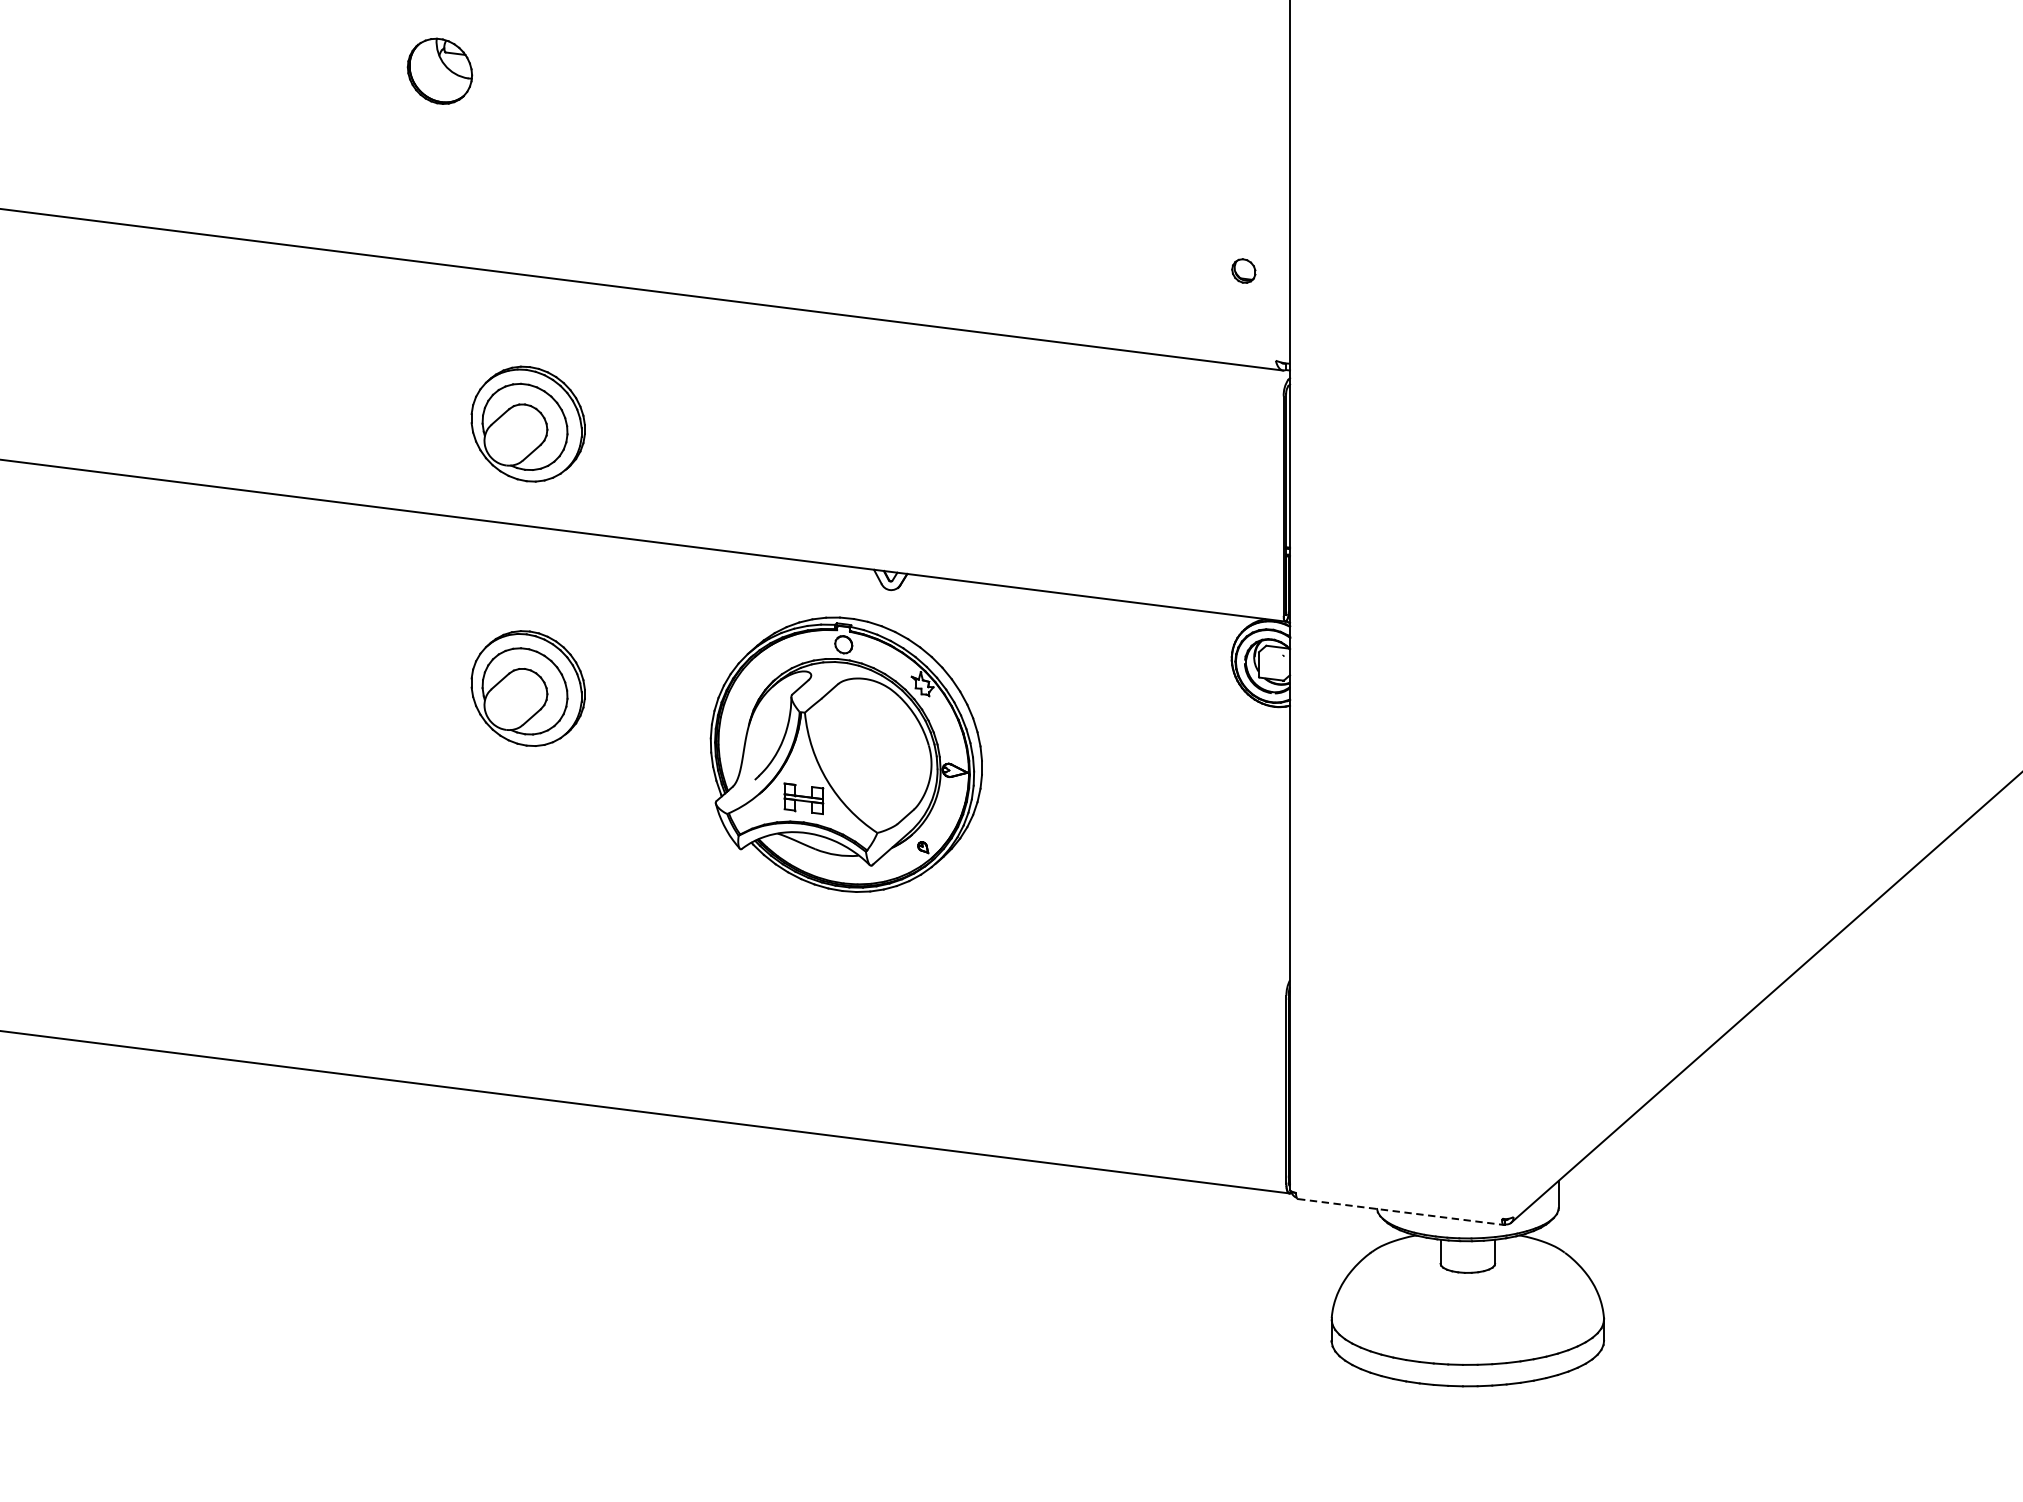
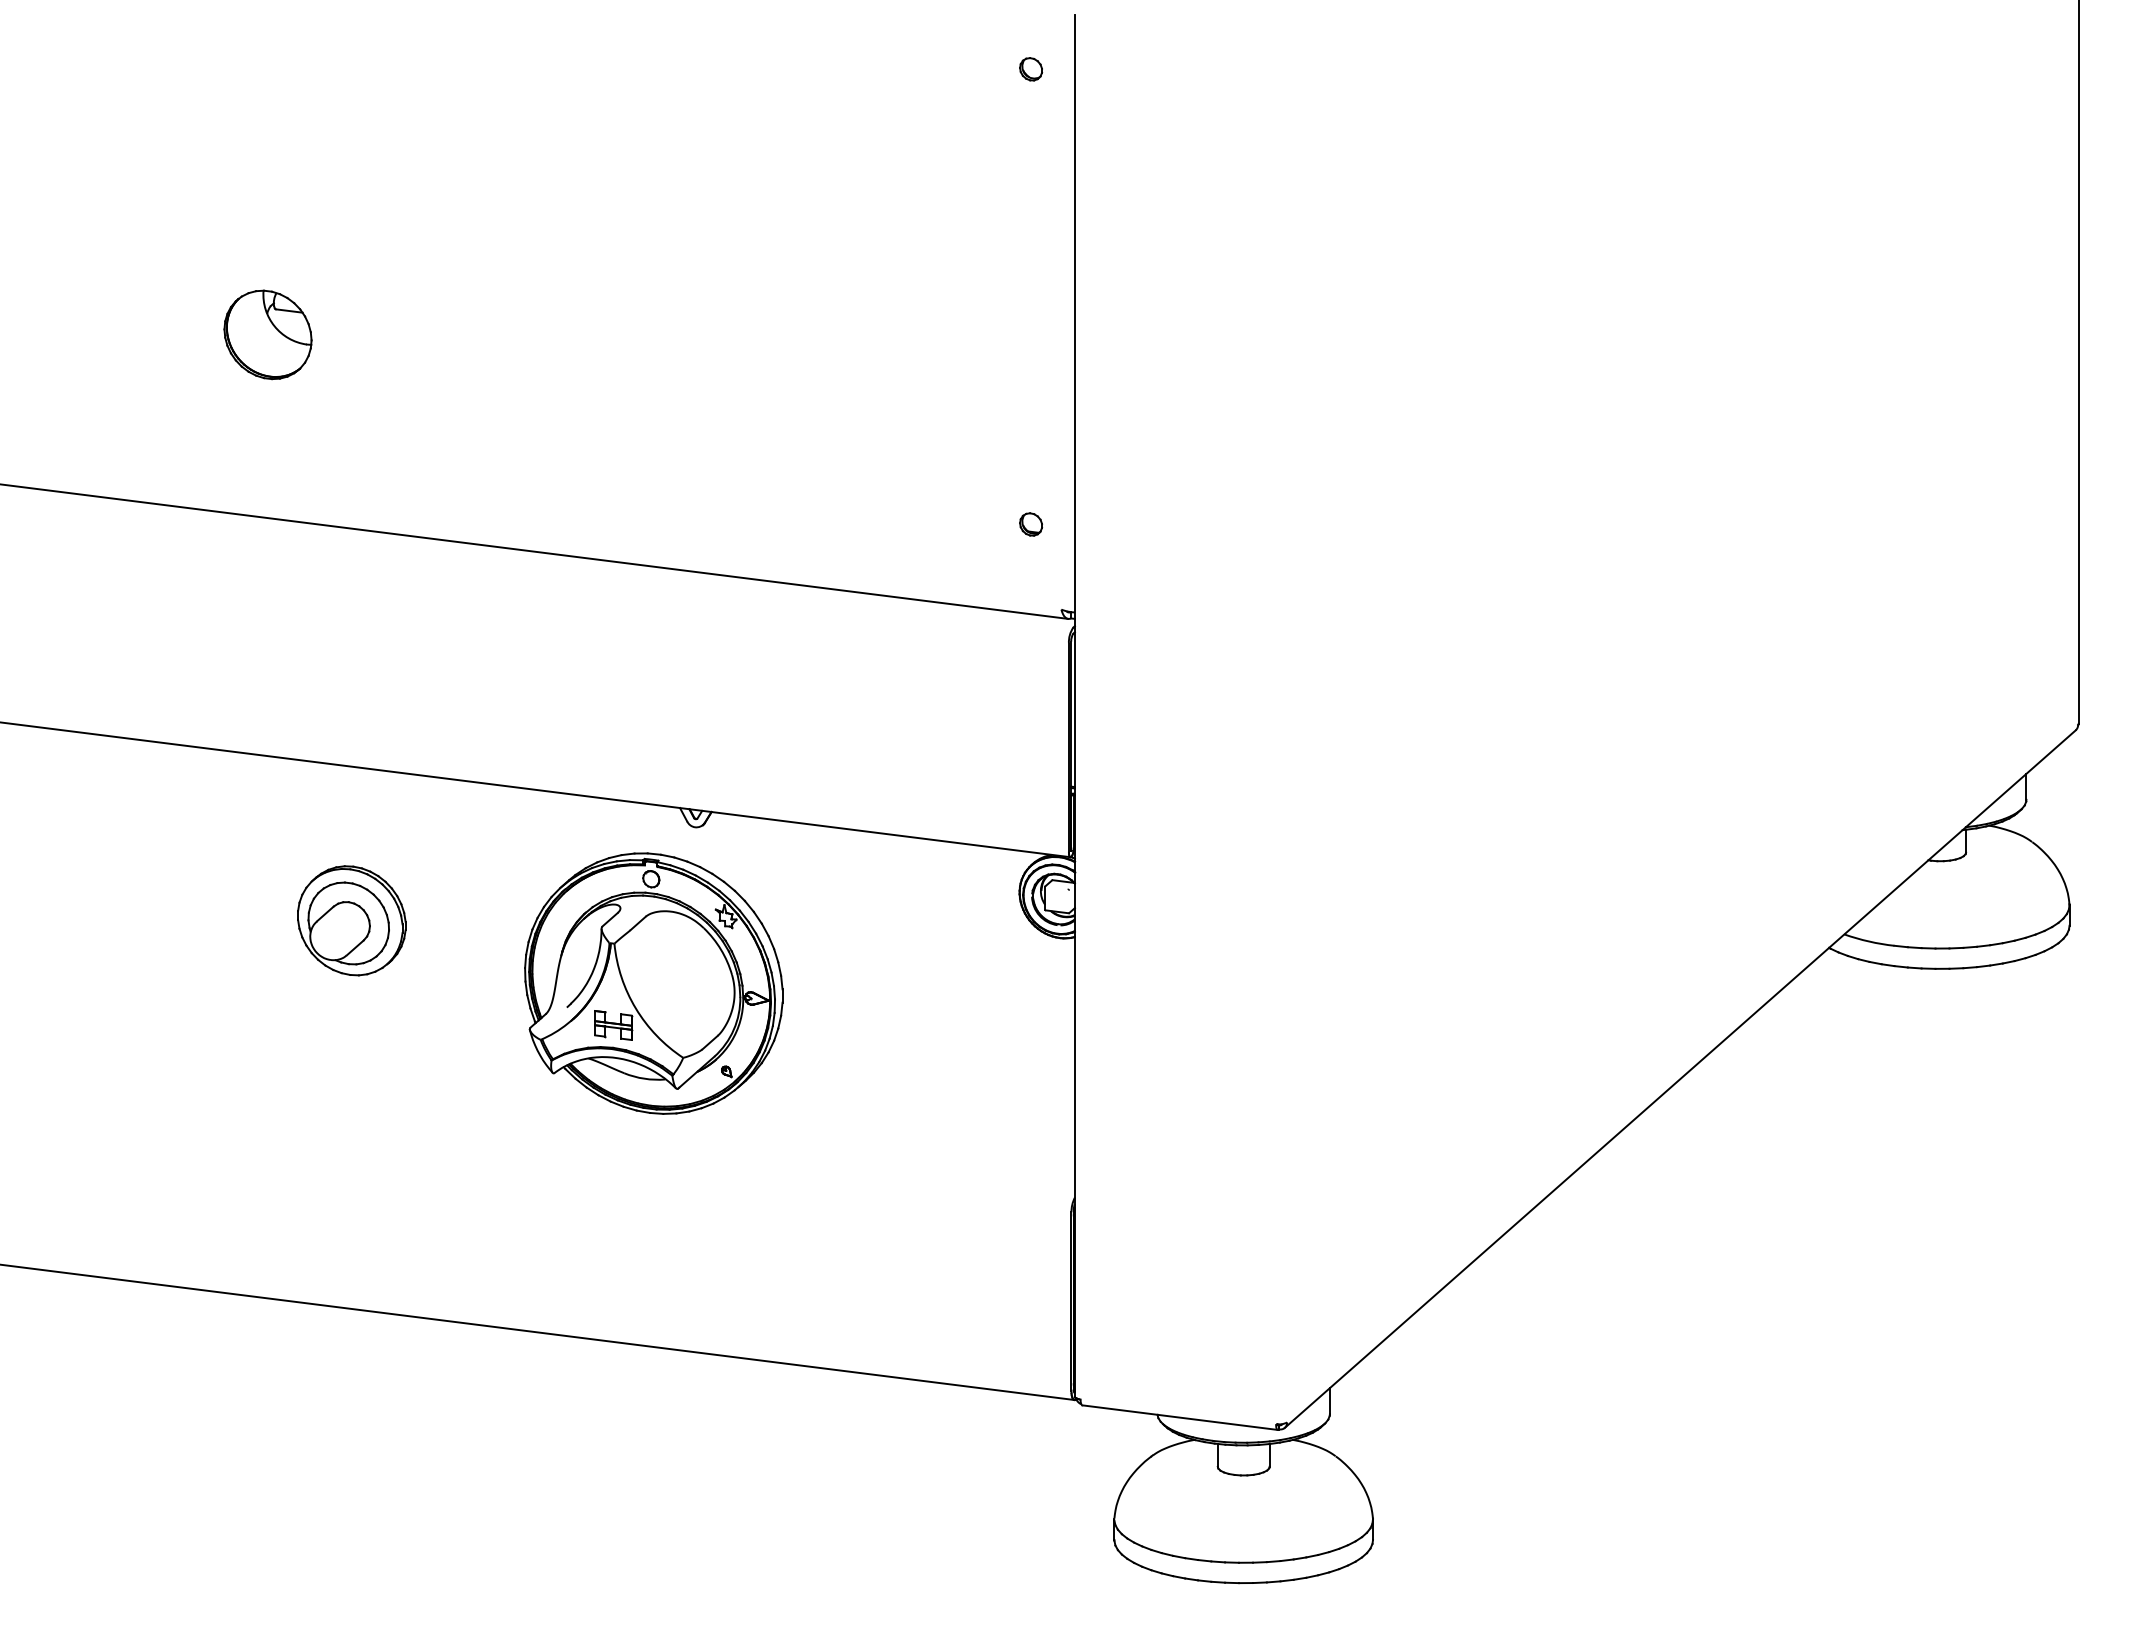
part: (439, 70) -> (267, 334), size x1.43
part: (527, 423) -> (351, 669), removed
line: (1401, 1211) -> (1180, 1417), dashed -> solid

